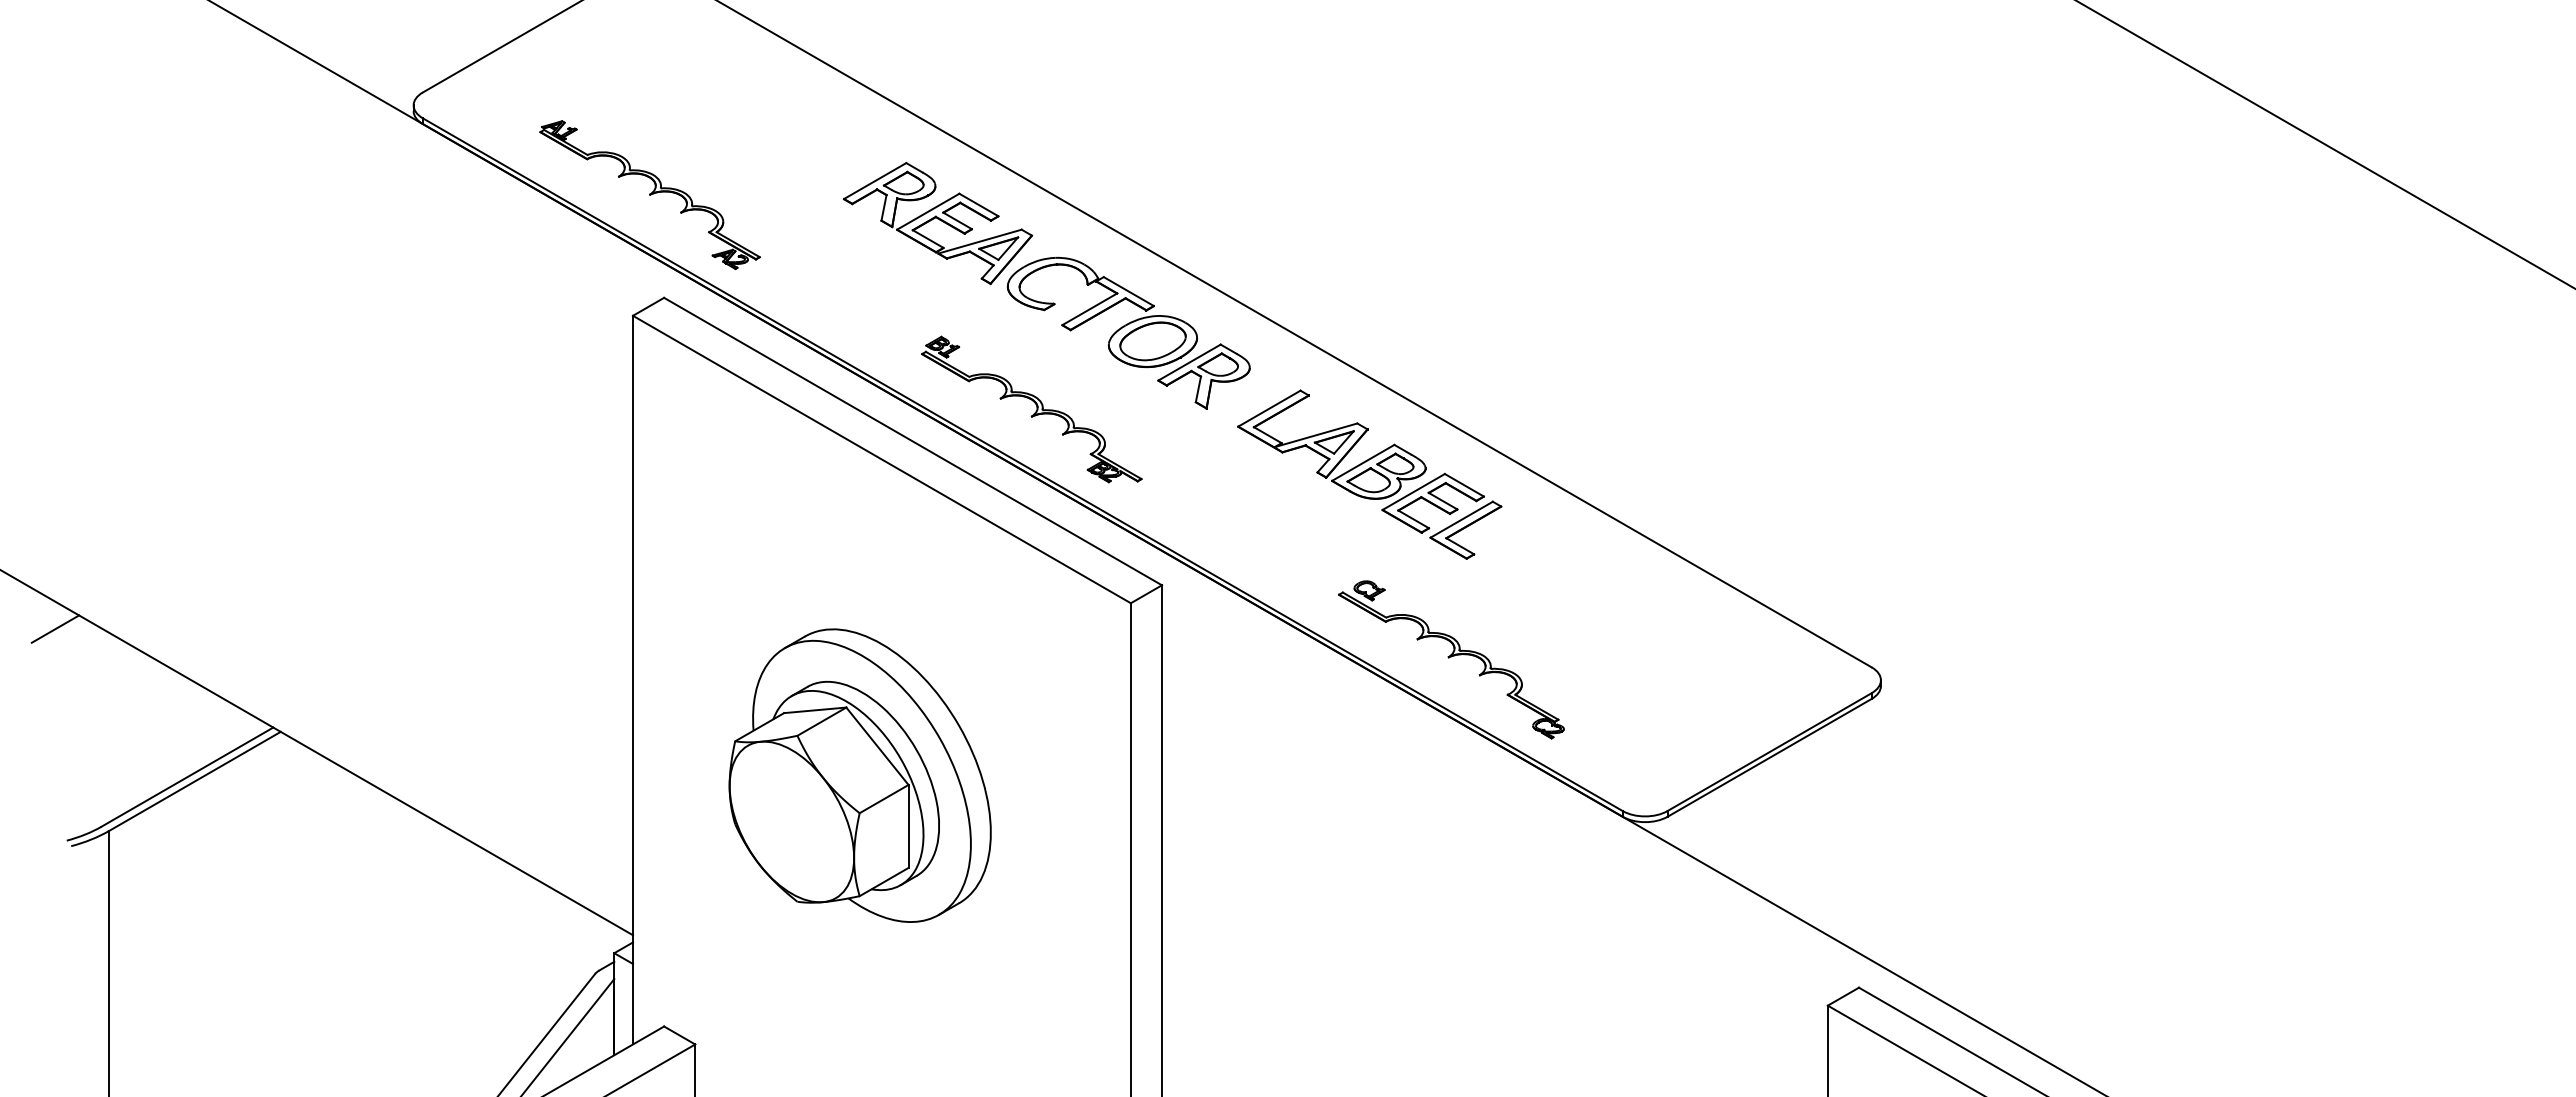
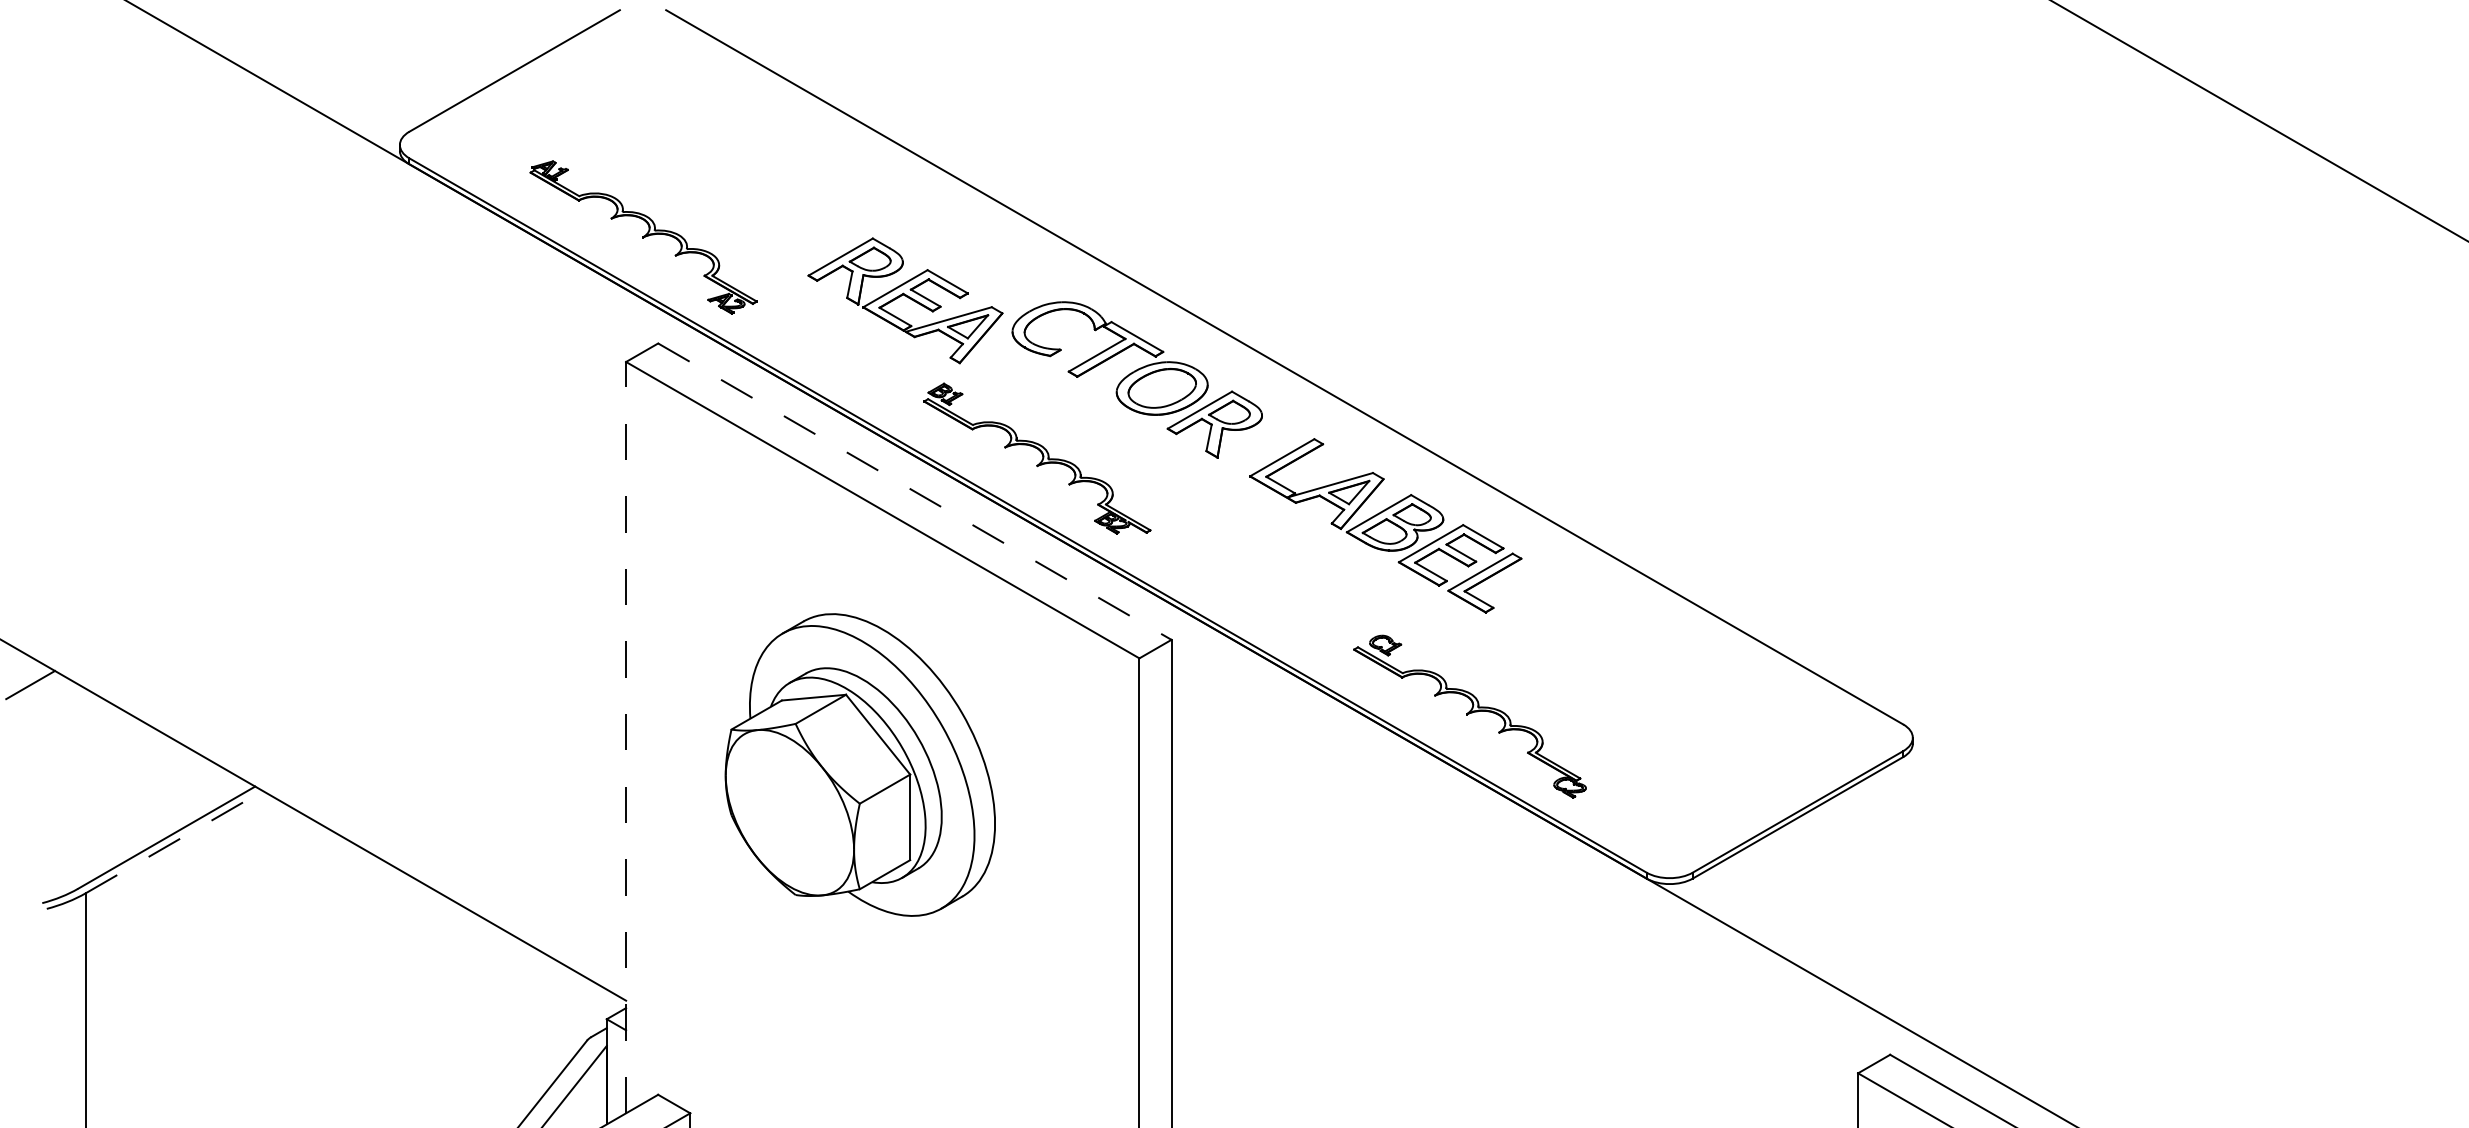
part: (938, 223) -> (906, 300), moved
line: (913, 441) -> (915, 491), solid -> dashed
line: (633, 679) -> (626, 736), solid -> dashed
part: (859, 775) -> (859, 764), moved
line: (195, 781) -> (174, 842), solid -> dashed

